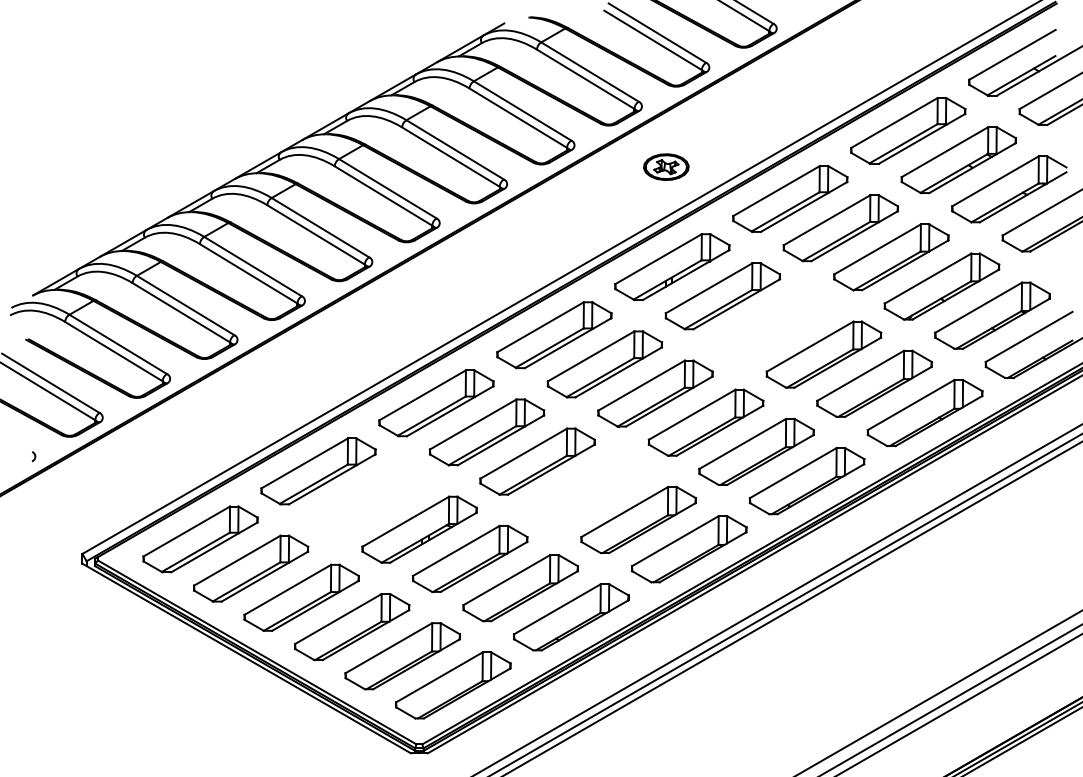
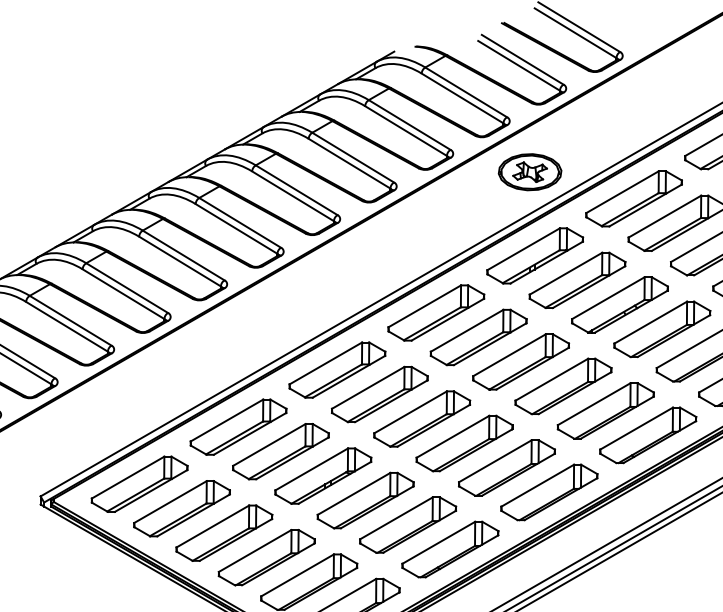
part: (666, 166) -> (530, 171), size x1.67
part: (773, 325) -> (620, 304), added
part: (587, 490) -> (464, 443), added
part: (369, 500) -> (281, 451), added

